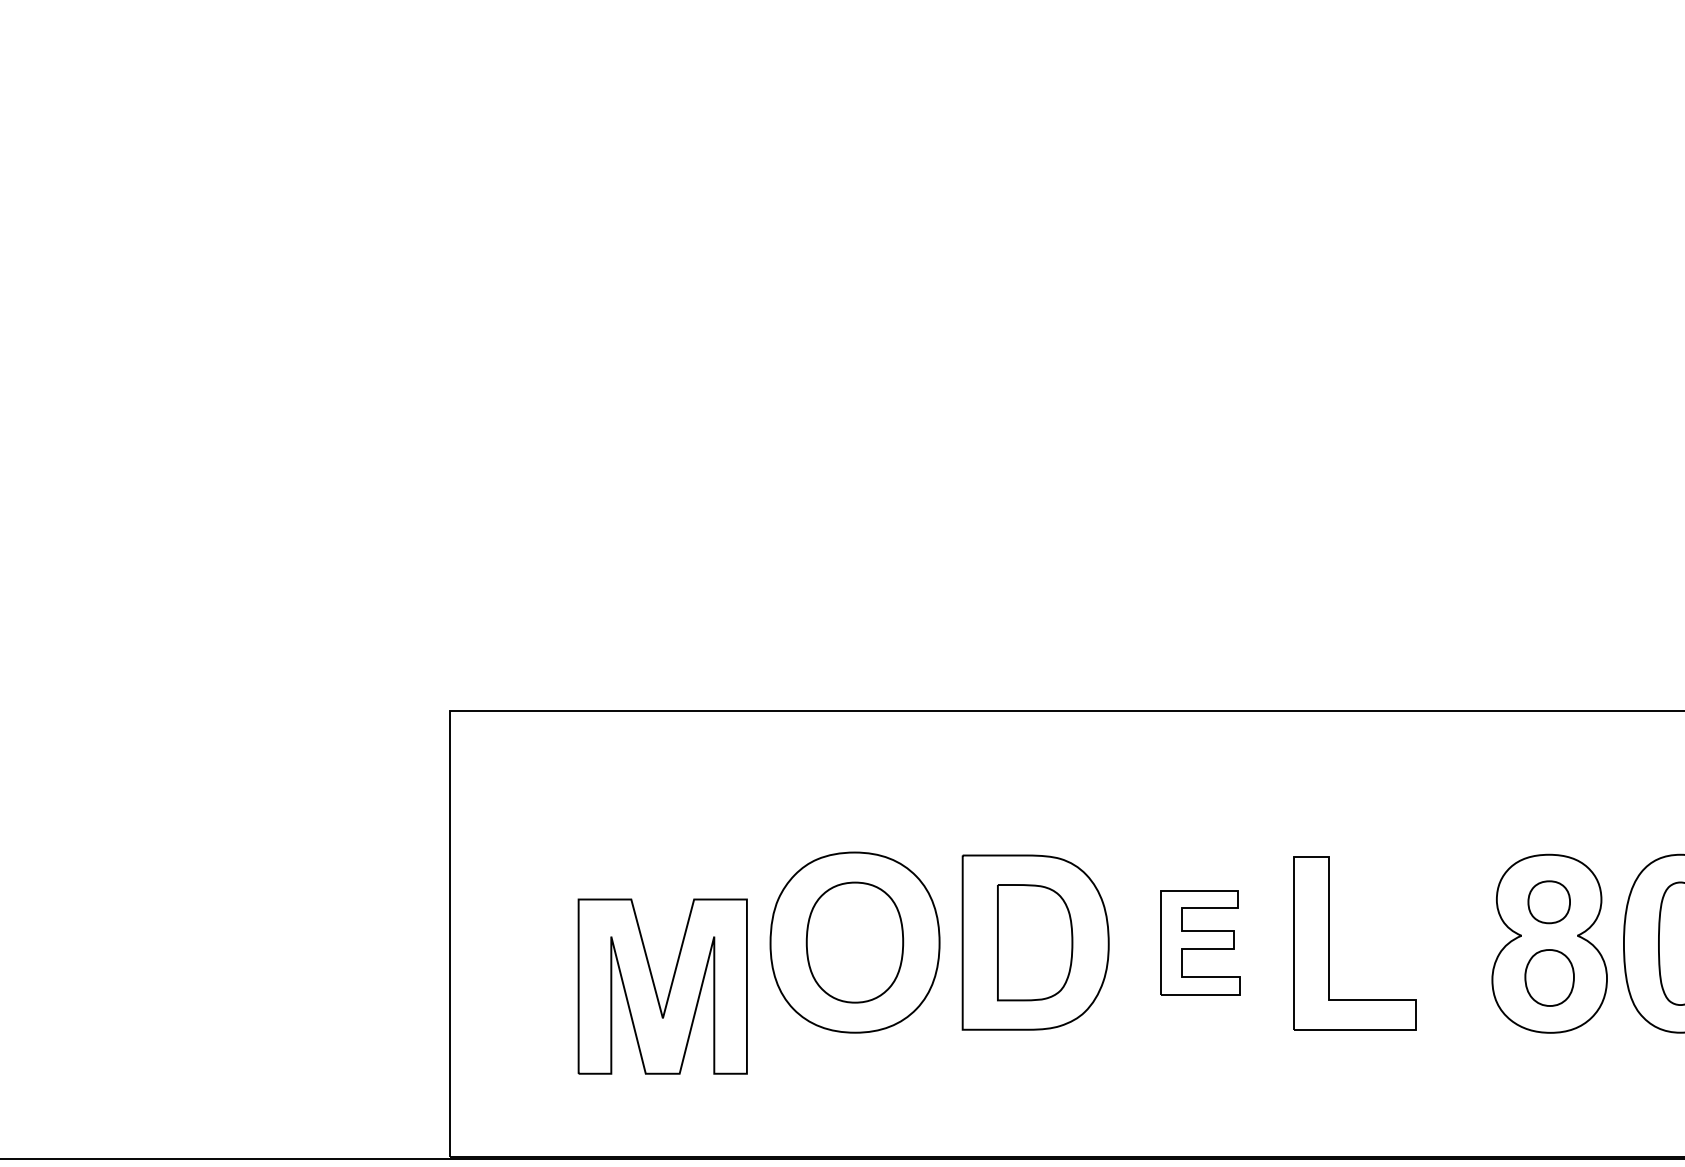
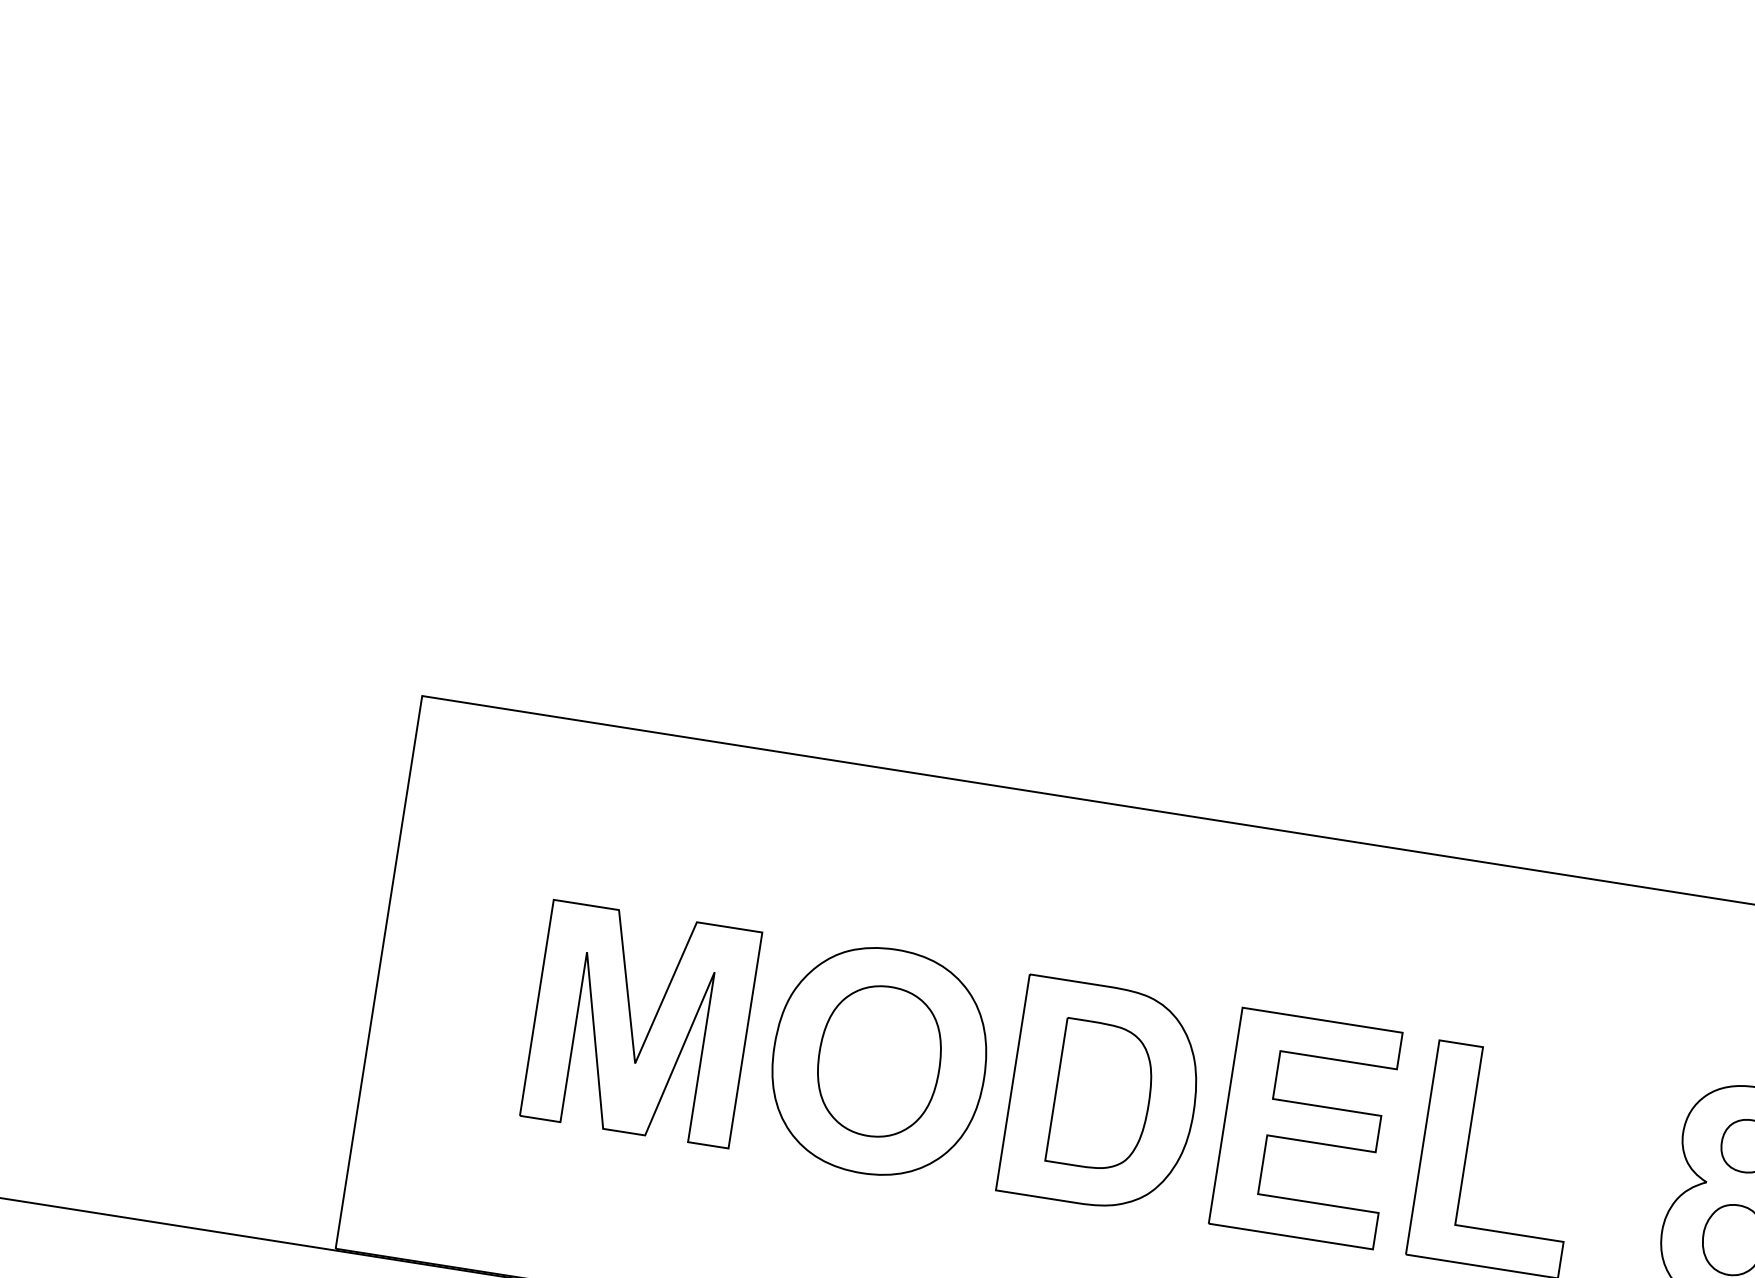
part: (1200, 942) -> (1307, 1128), size x1.67
part: (656, 989) -> (632, 1026), moved

